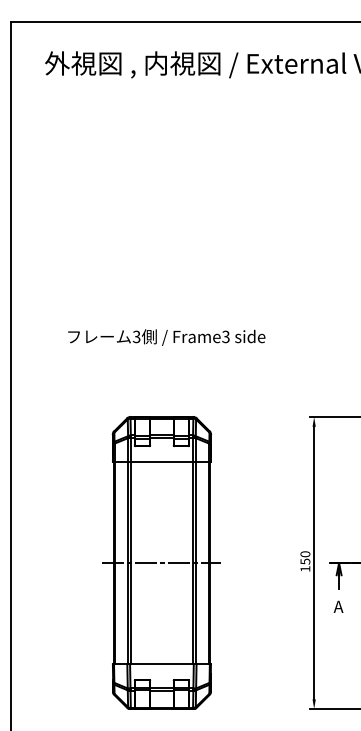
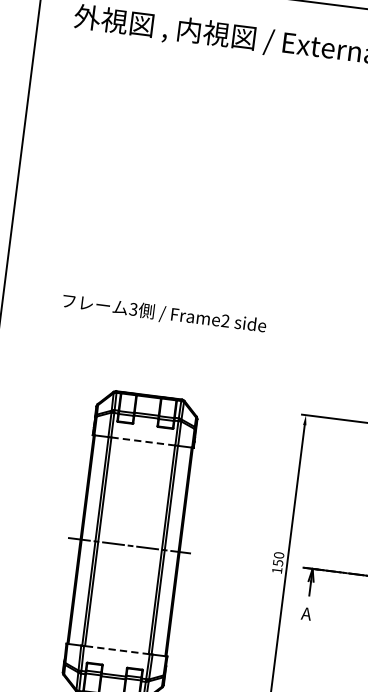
text: (225, 337) -> (224, 321), Frame3 -> Frame2
line: (161, 461) -> (142, 441), solid -> dashed
line: (161, 664) -> (116, 650), solid -> dashed

